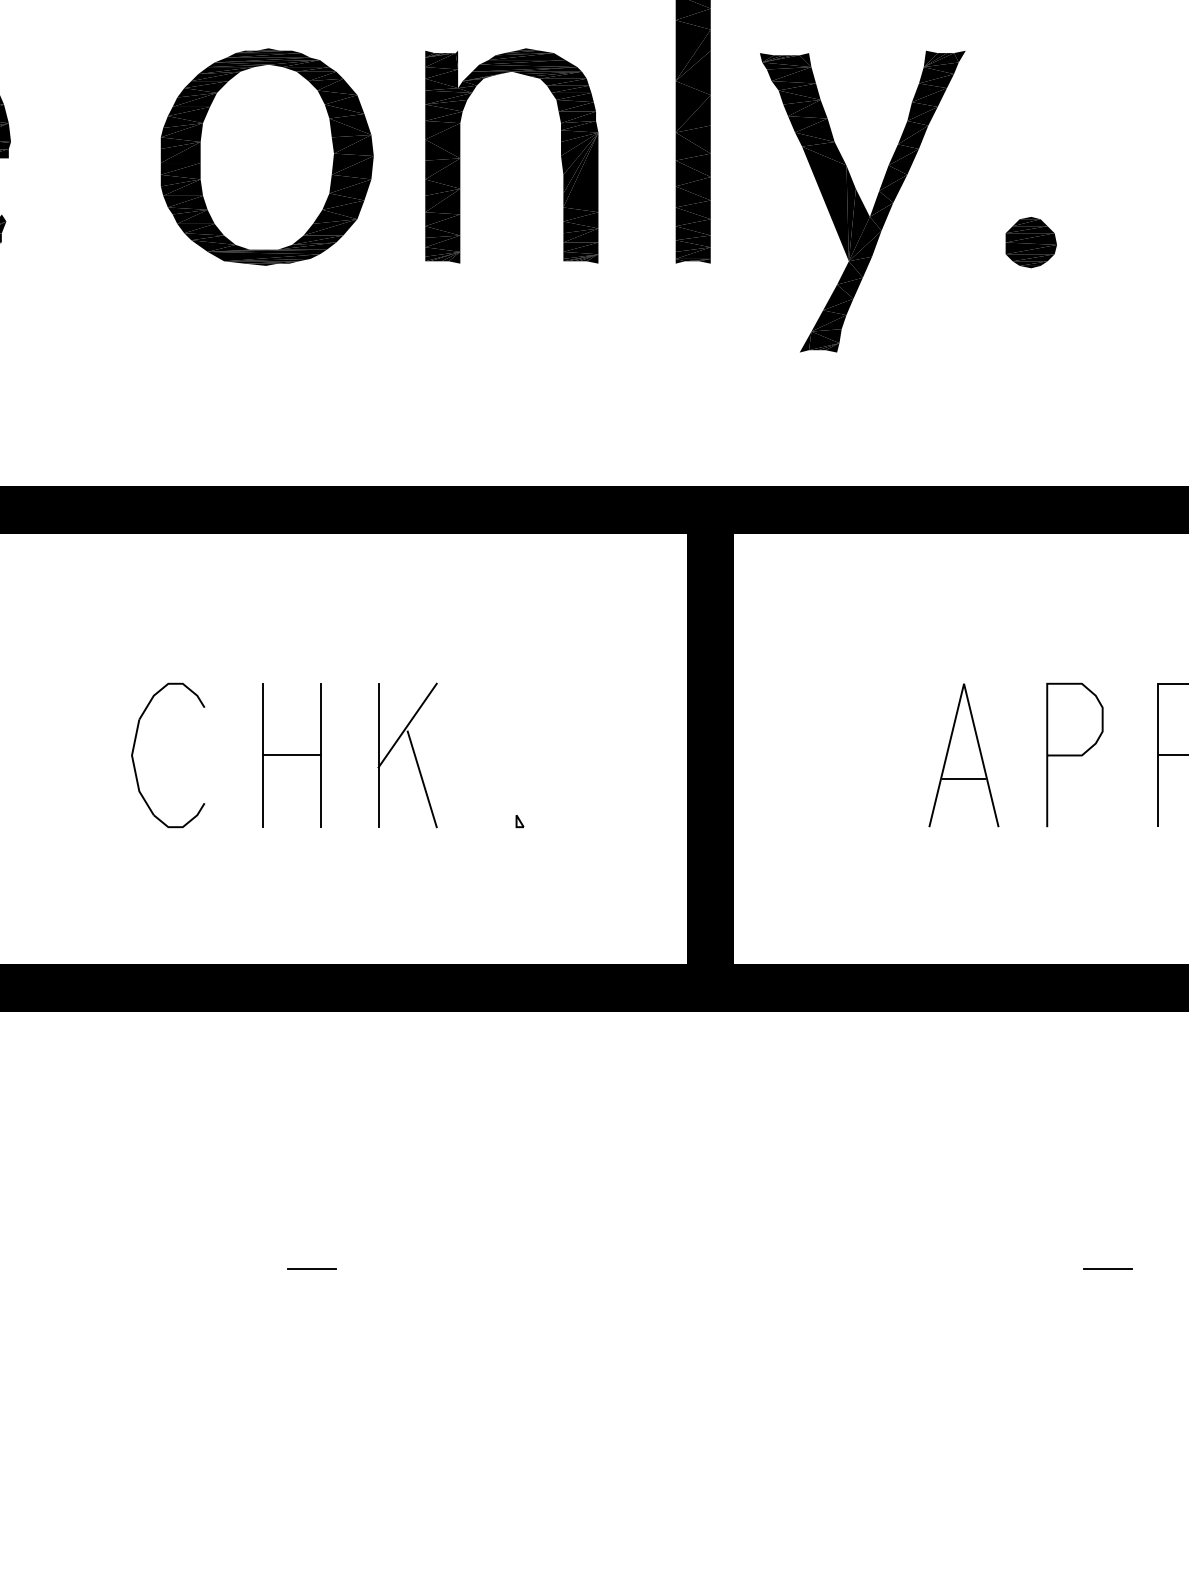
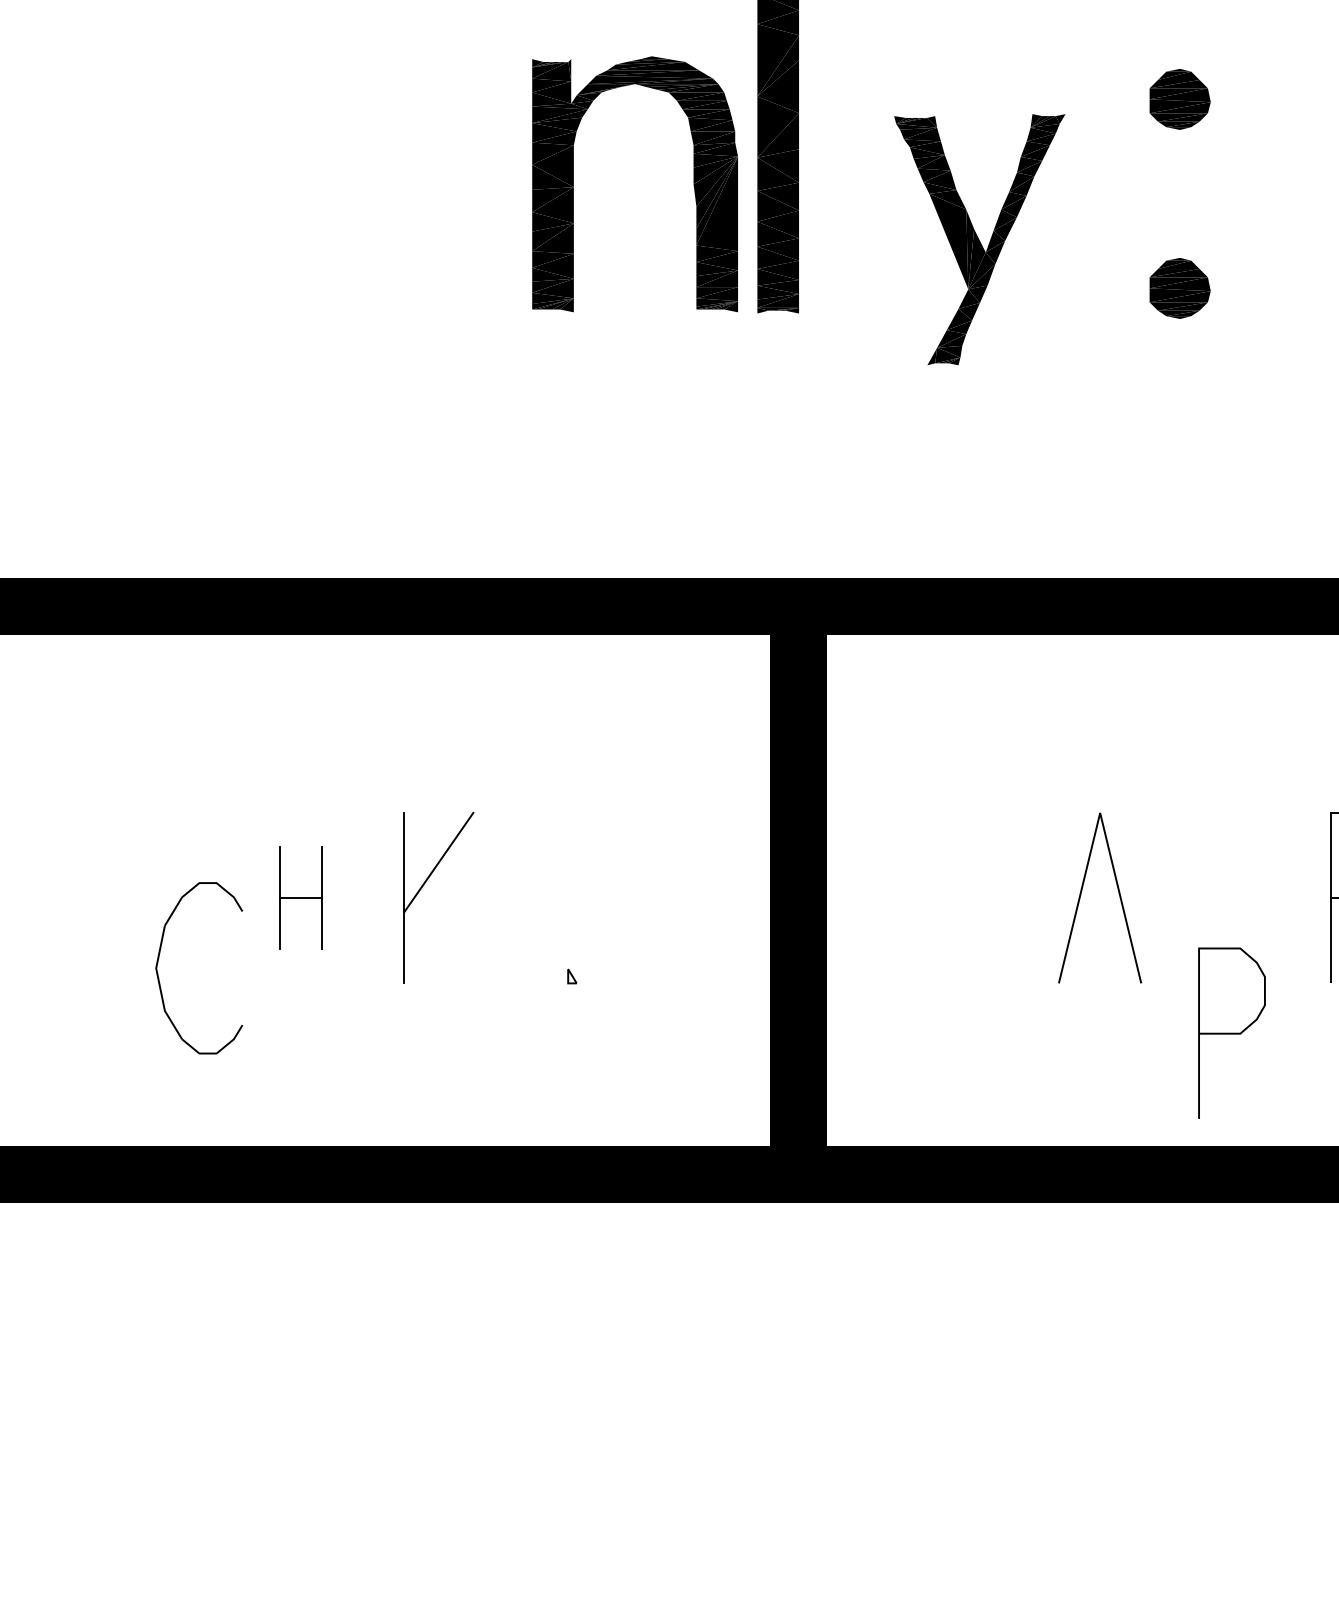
part: (1030, 83) -> (1179, 99), added
part: (561, 155) -> (694, 183), moved
part: (266, 156) -> (270, 186), removed
part: (862, 201) -> (979, 239), size x0.7
part: (134, 749) -> (159, 961), moved
curve: (1074, 754) -> (1231, 1032), moved
part: (291, 755) -> (300, 898), size x0.6
line: (421, 779) -> (455, 926), removed
line: (963, 779) -> (1099, 926), removed
line: (311, 1268) -> (324, 1508), removed
line: (1108, 1268) -> (1271, 1508), removed

